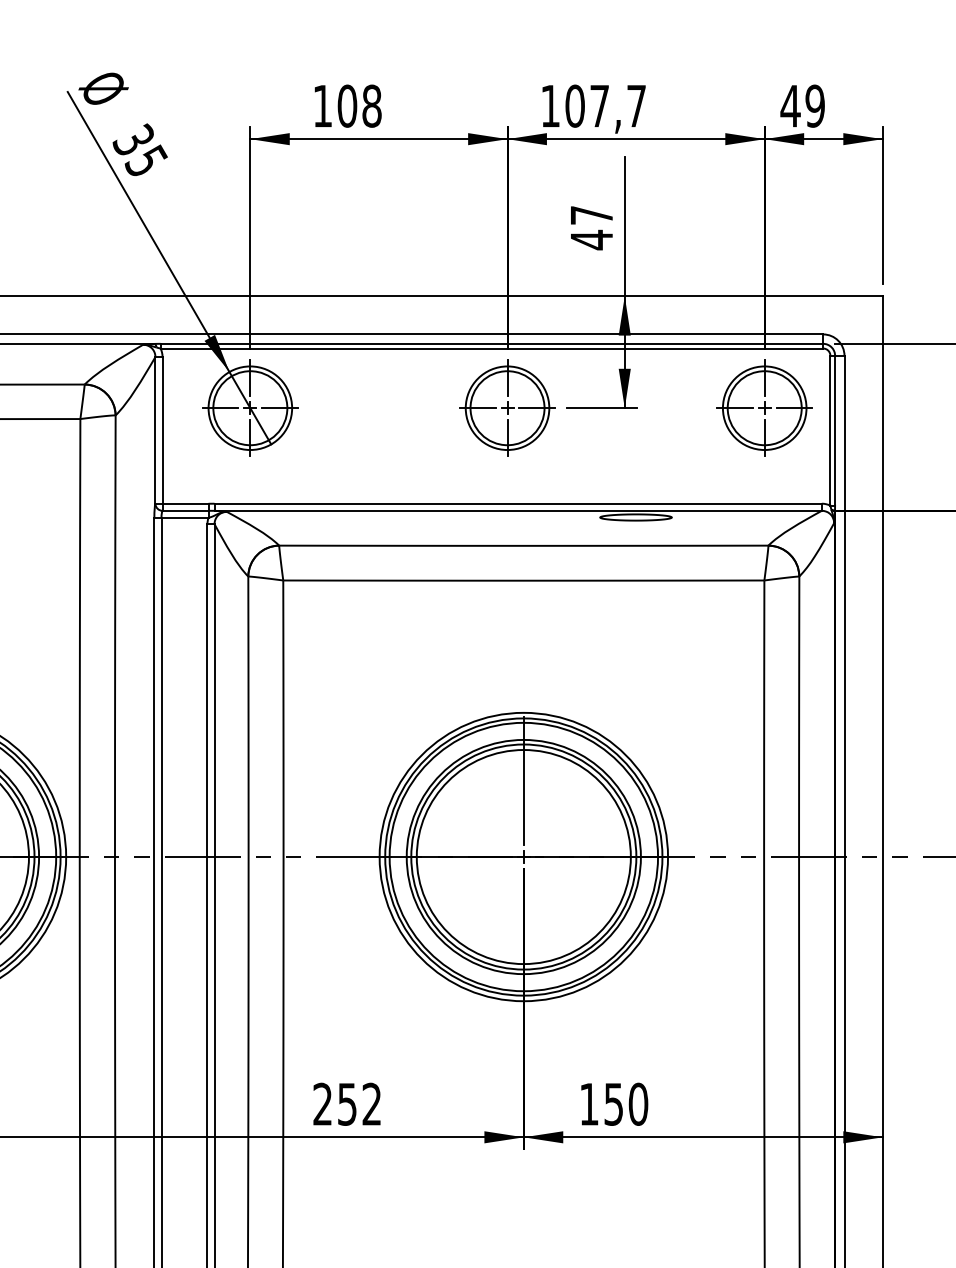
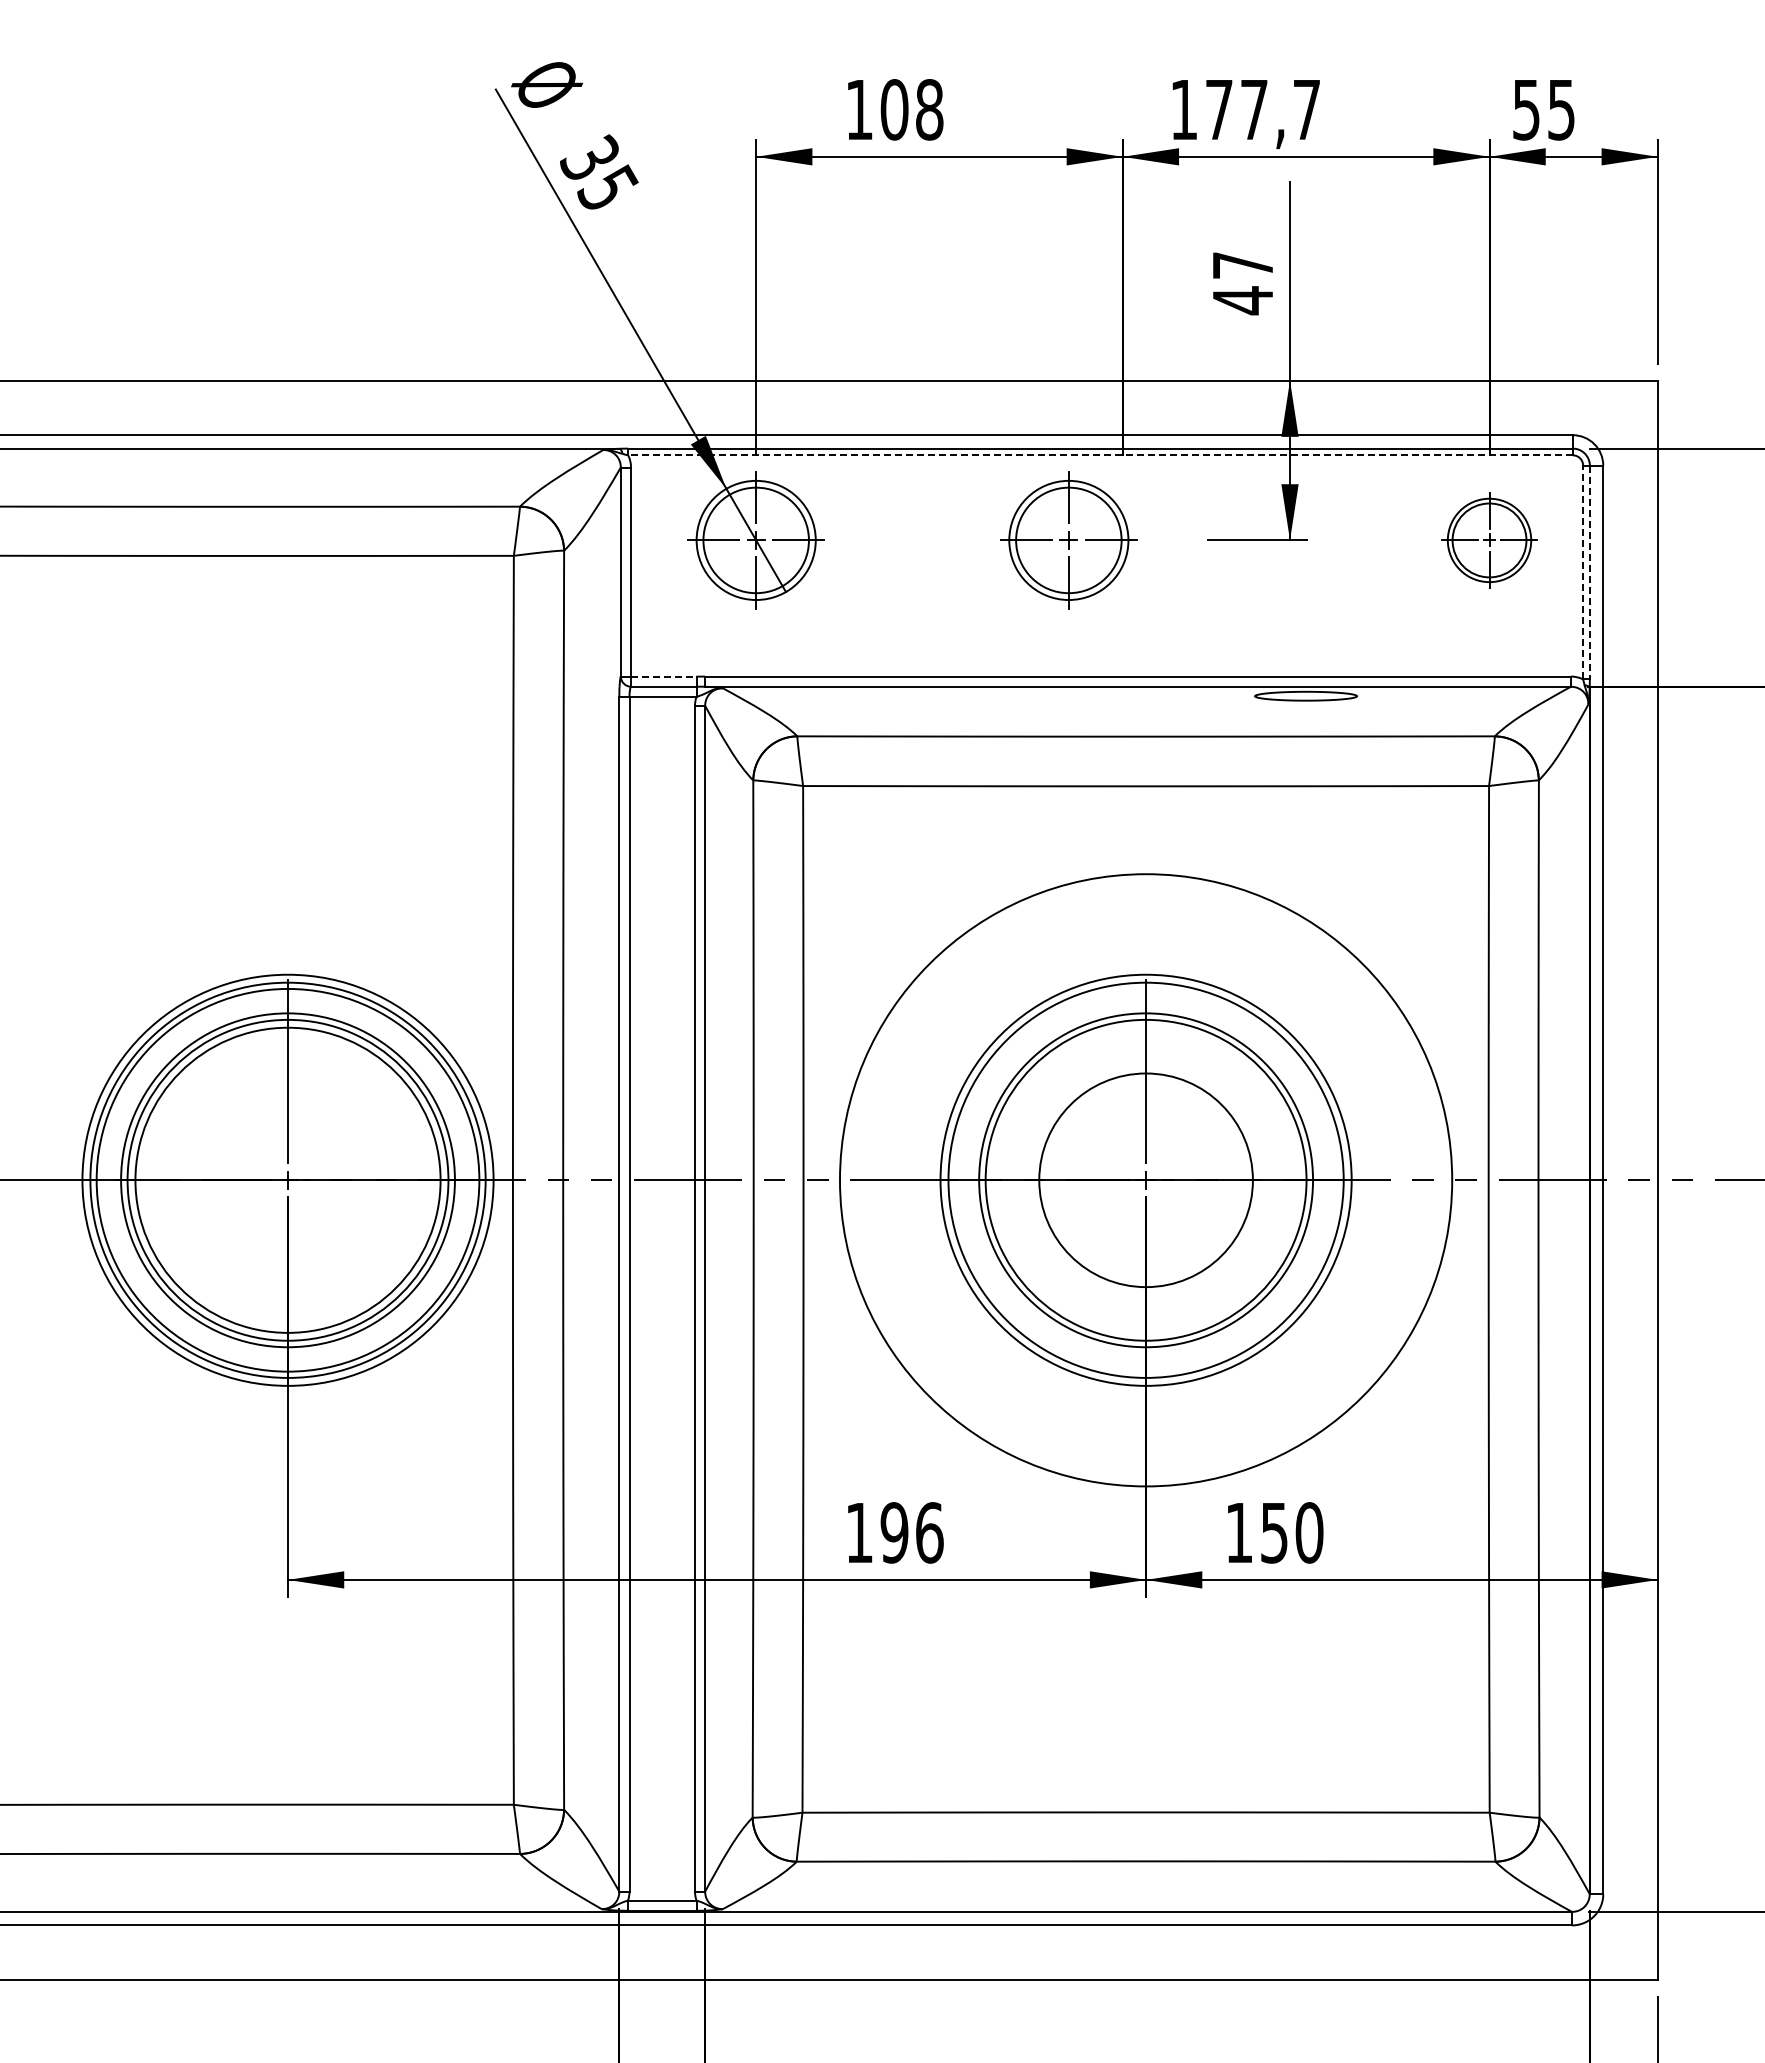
text: (575, 105) -> (1219, 109), 107,7 -> 177,7
text: (802, 105) -> (1543, 109), 49 -> 55
line: (491, 348) -> (1099, 455), solid -> dashed
part: (507, 408) -> (1068, 540), moved
part: (764, 408) -> (1489, 540), size x0.7
line: (830, 430) -> (1583, 572), solid -> dashed
line: (834, 430) -> (1589, 572), solid -> dashed
line: (185, 503) -> (663, 676), solid -> dashed
circle: (523, 856) -> (1145, 1179), size x0.7
circle: (523, 857) -> (1145, 1180), size x1.6
text: (347, 1104) -> (894, 1532), 252 -> 196

